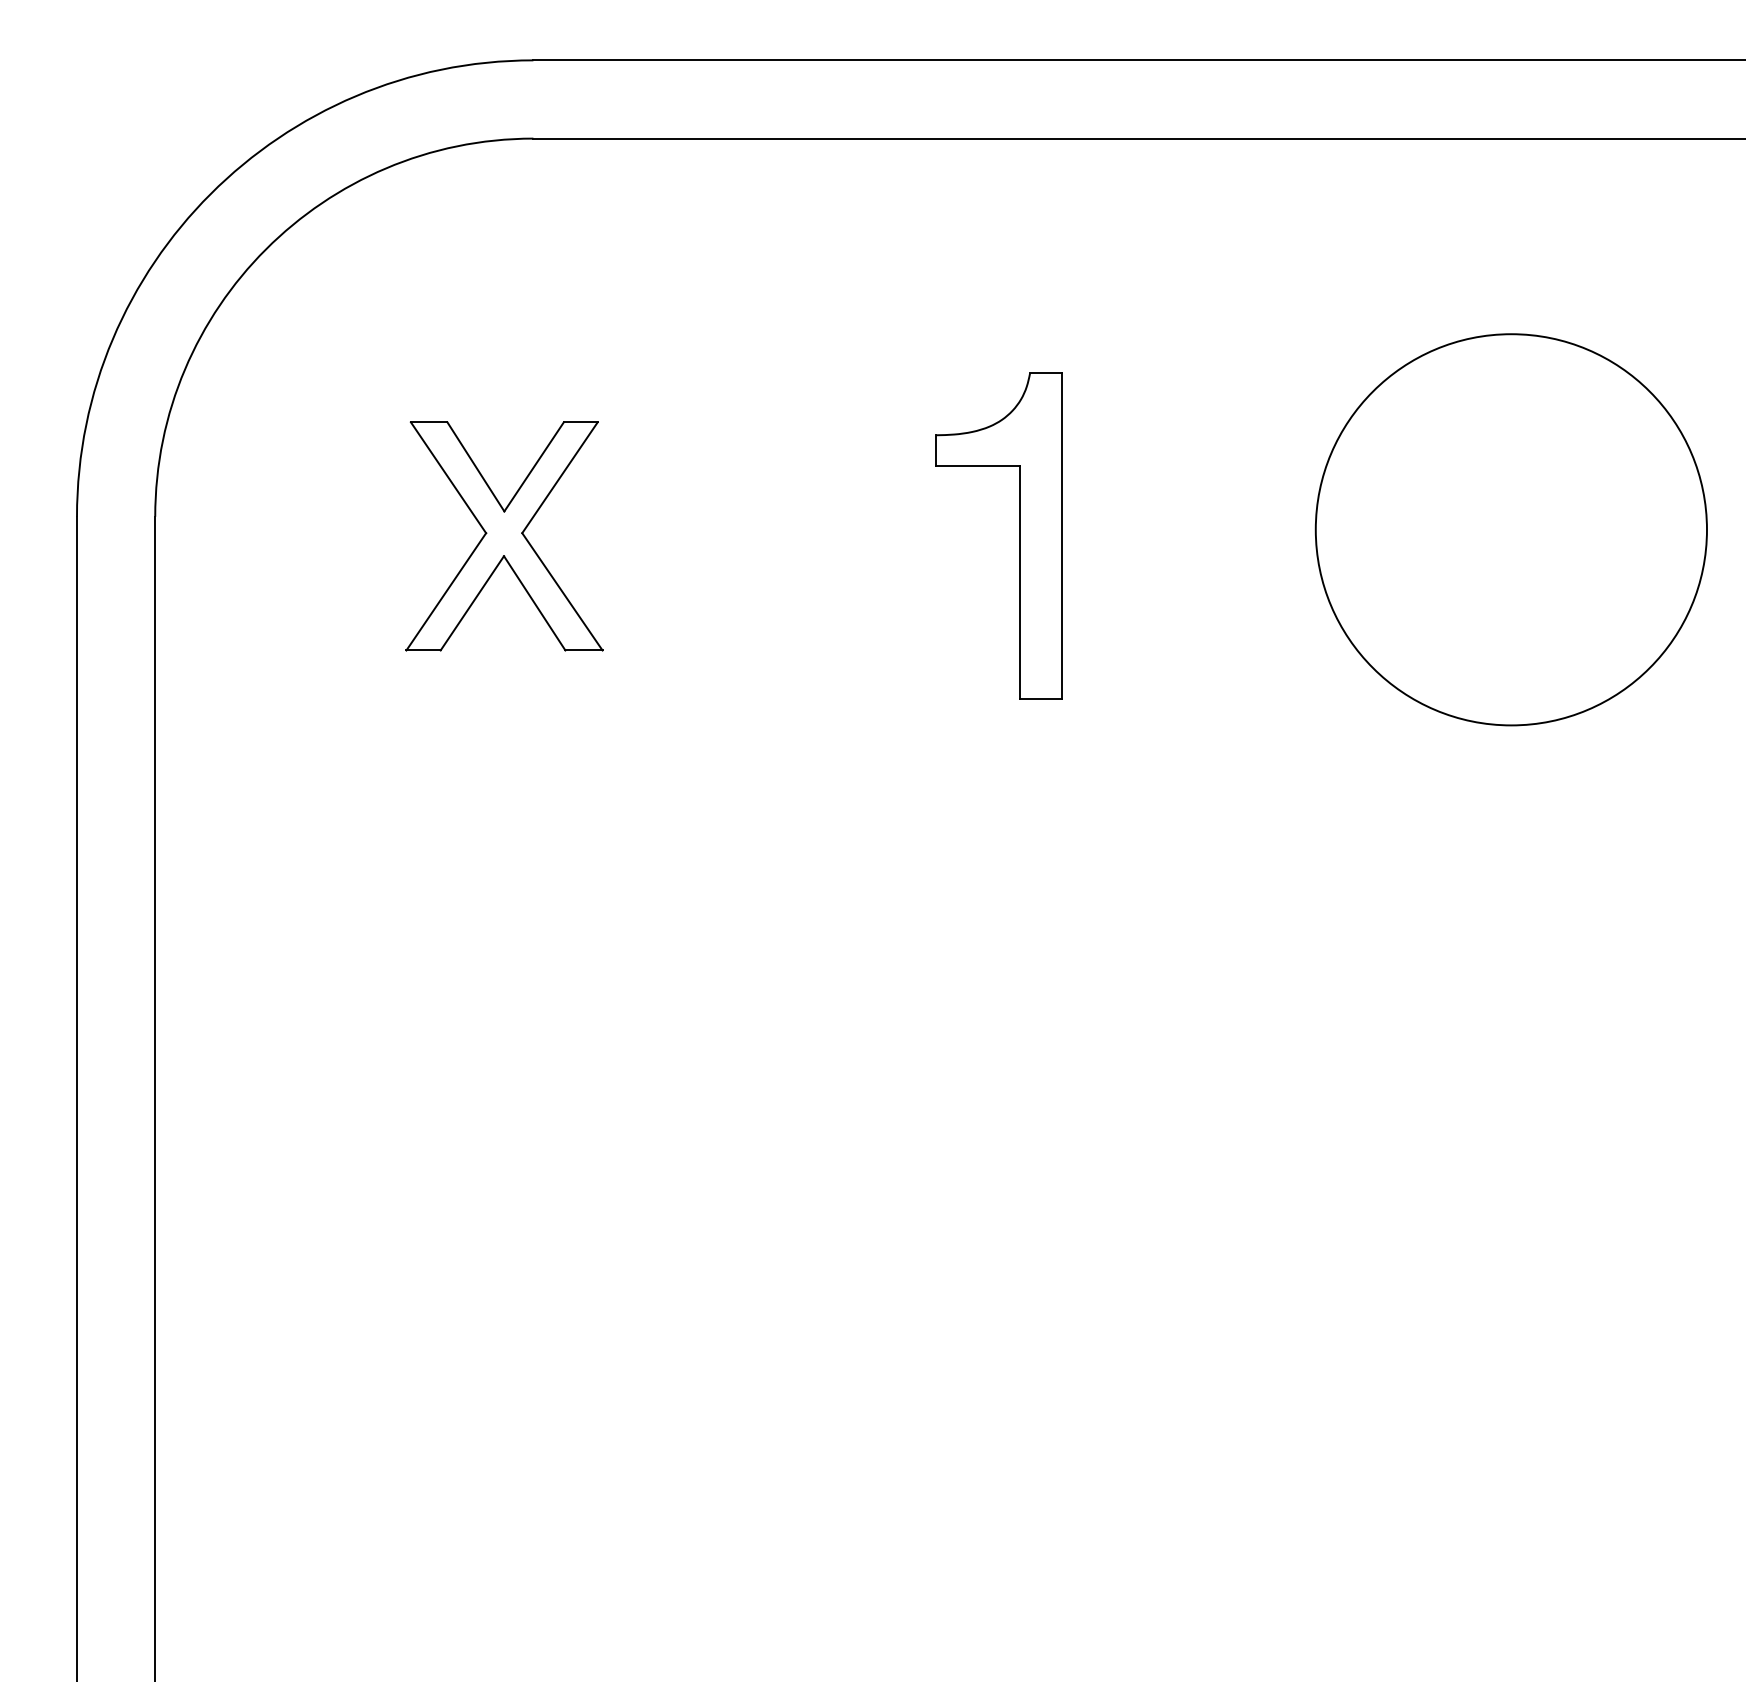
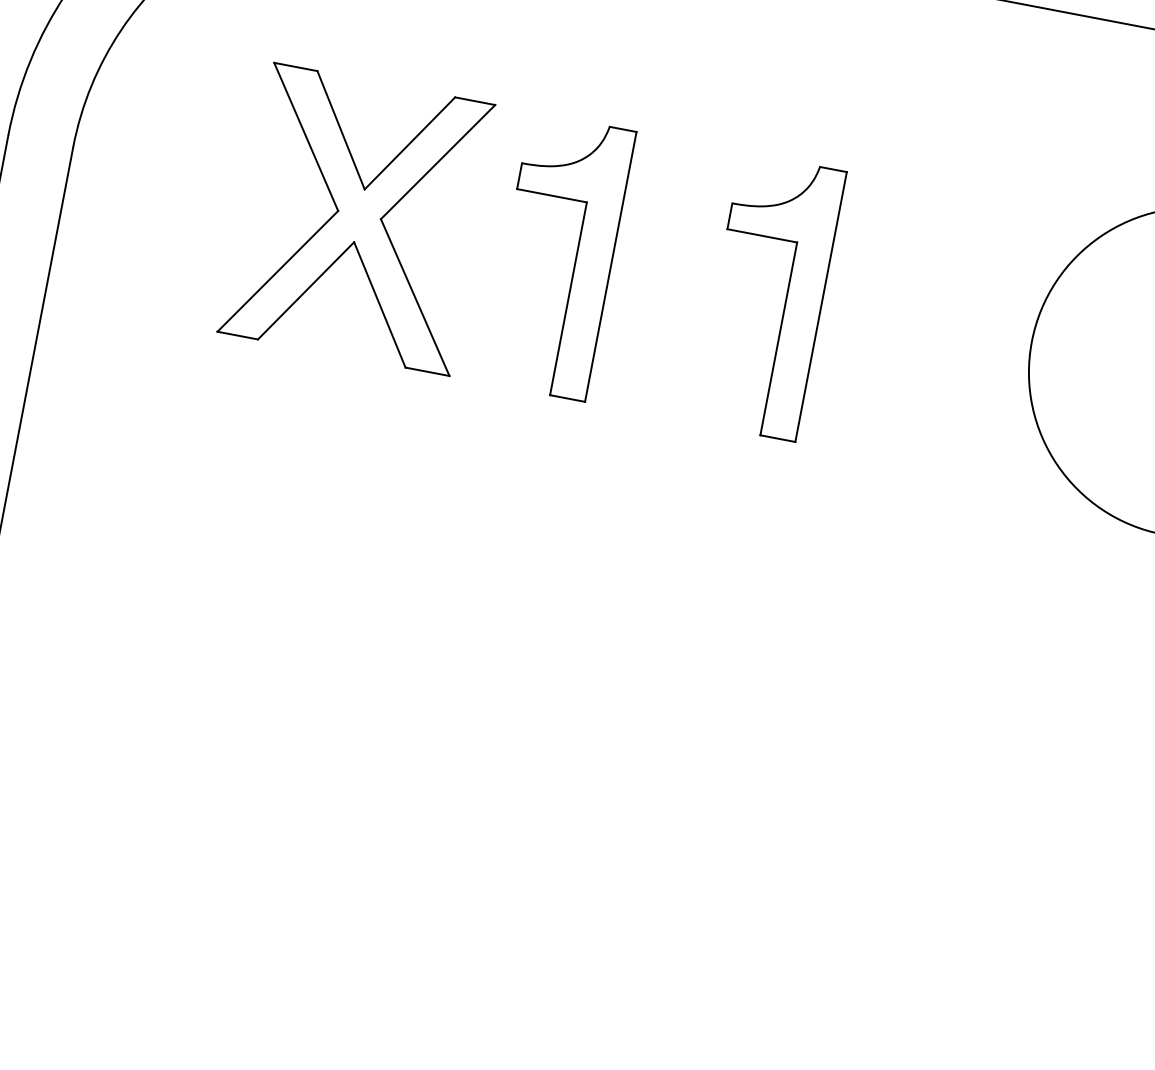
part: (765, 535) -> (575, 259), added
part: (504, 536) -> (359, 219), size x1.43

